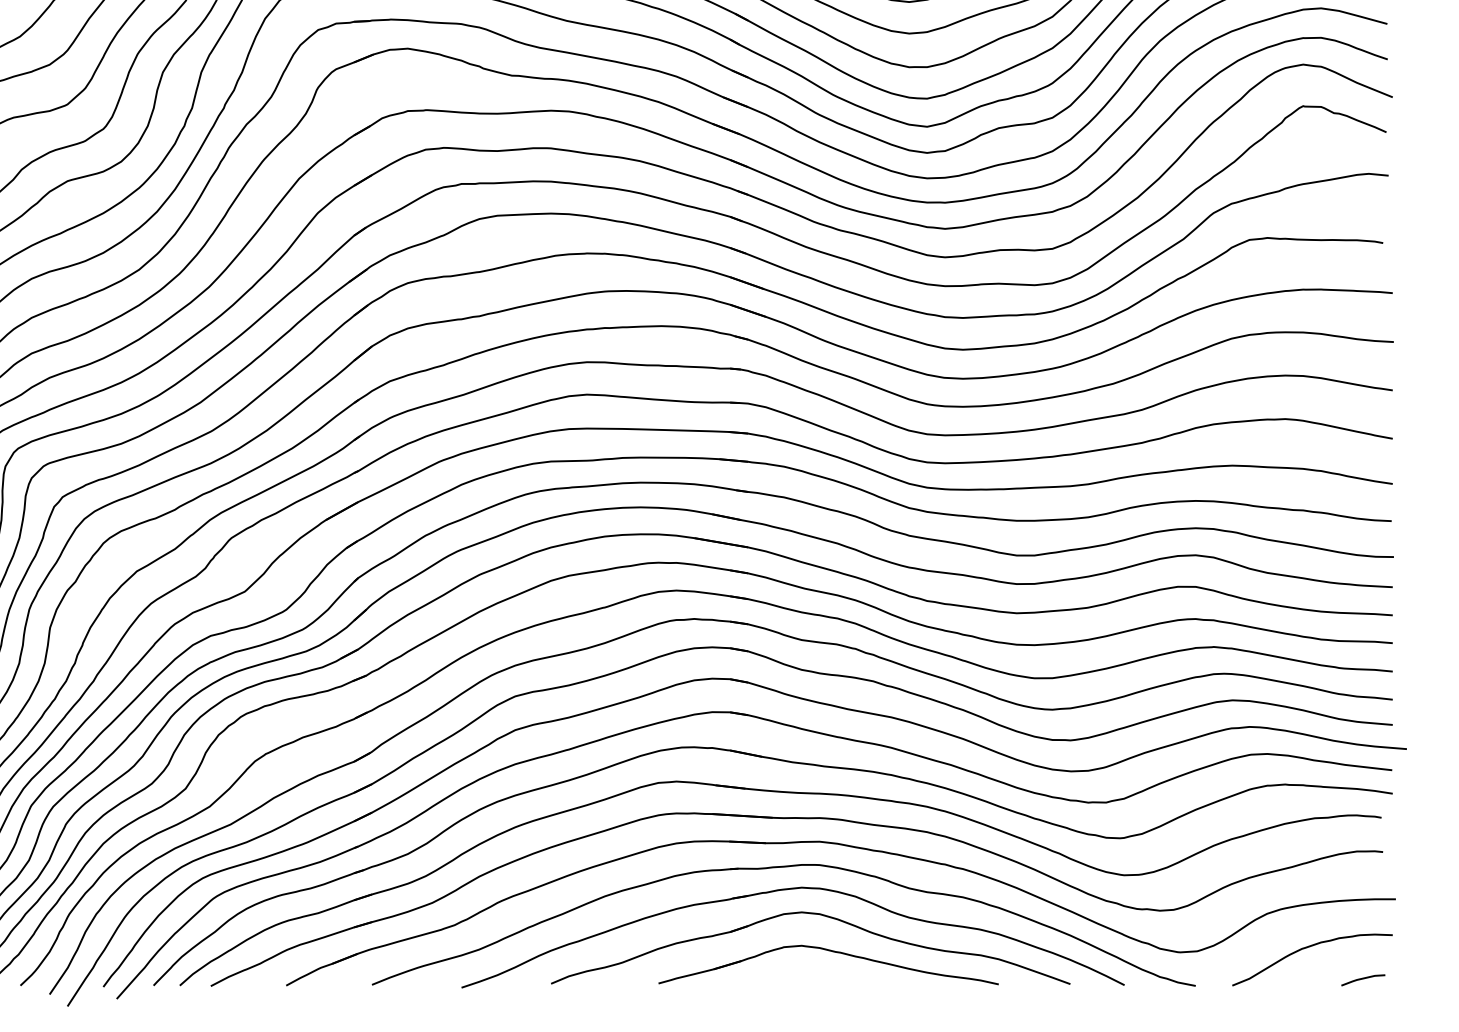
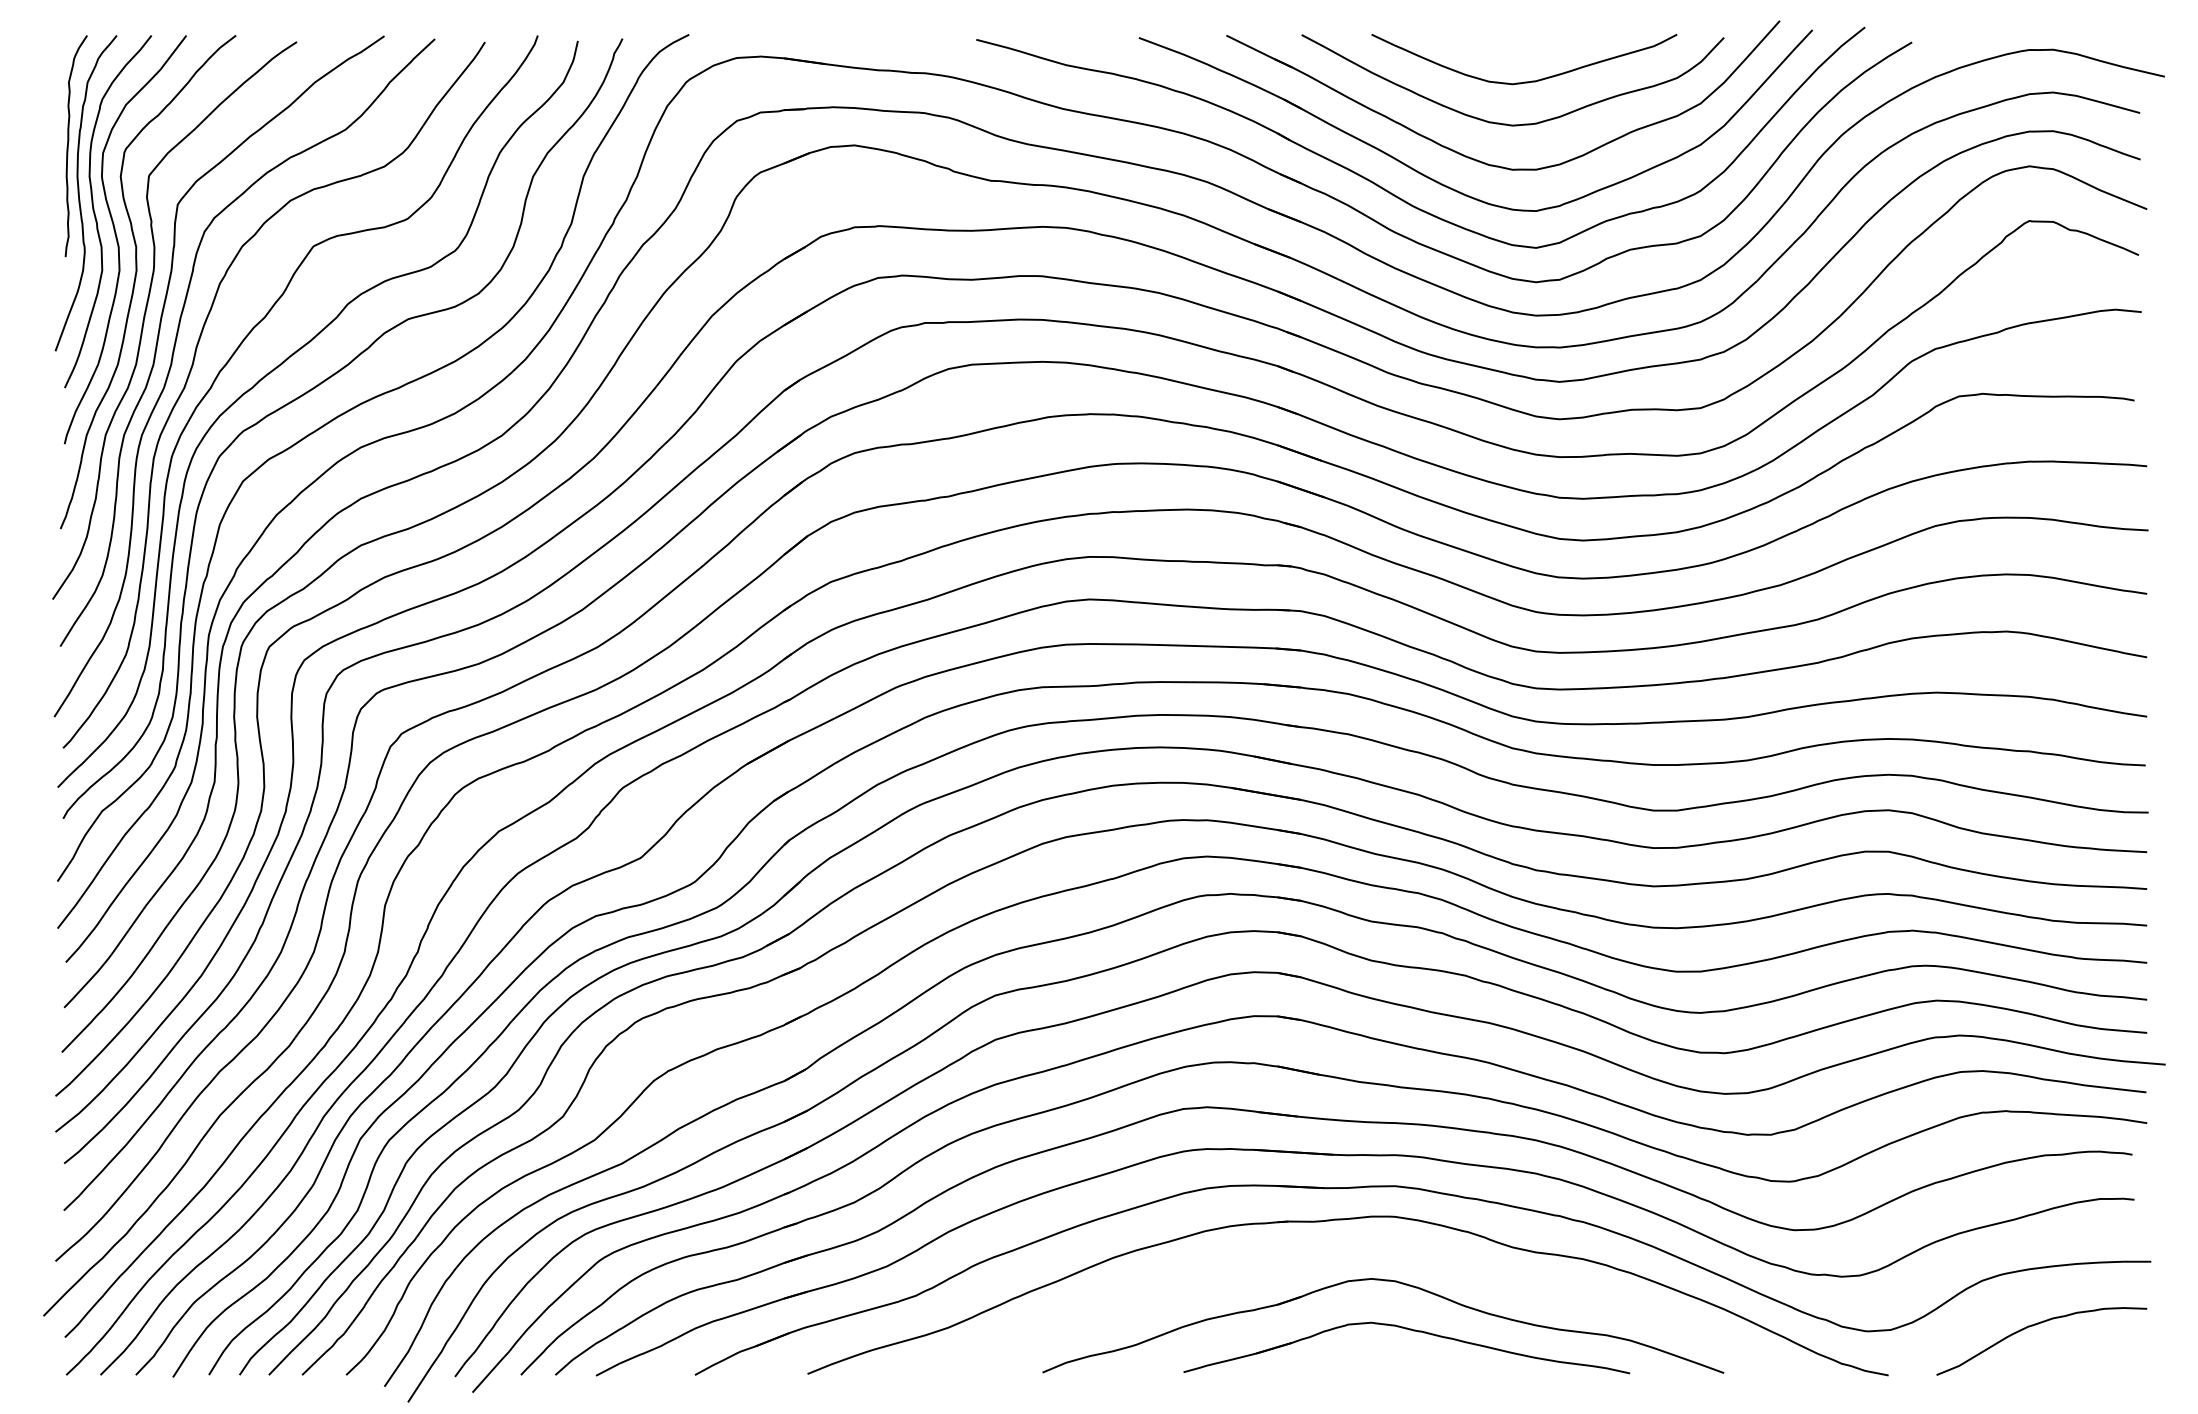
part: (788, 889) -> (1354, 1249), removed
line: (1363, 979) -> (2108, 1366), removed

